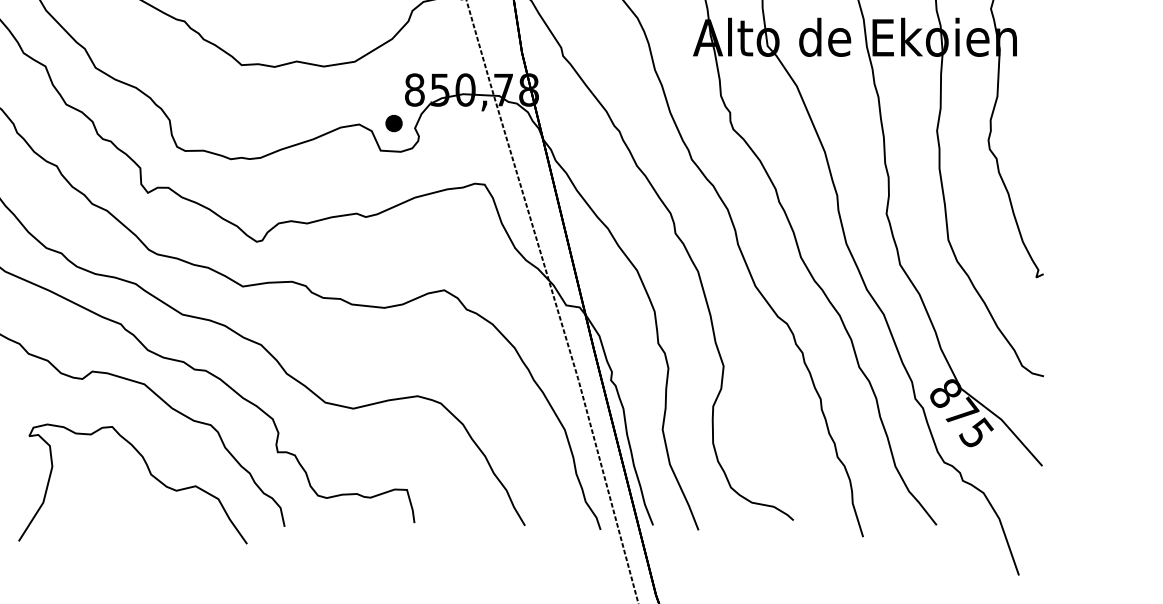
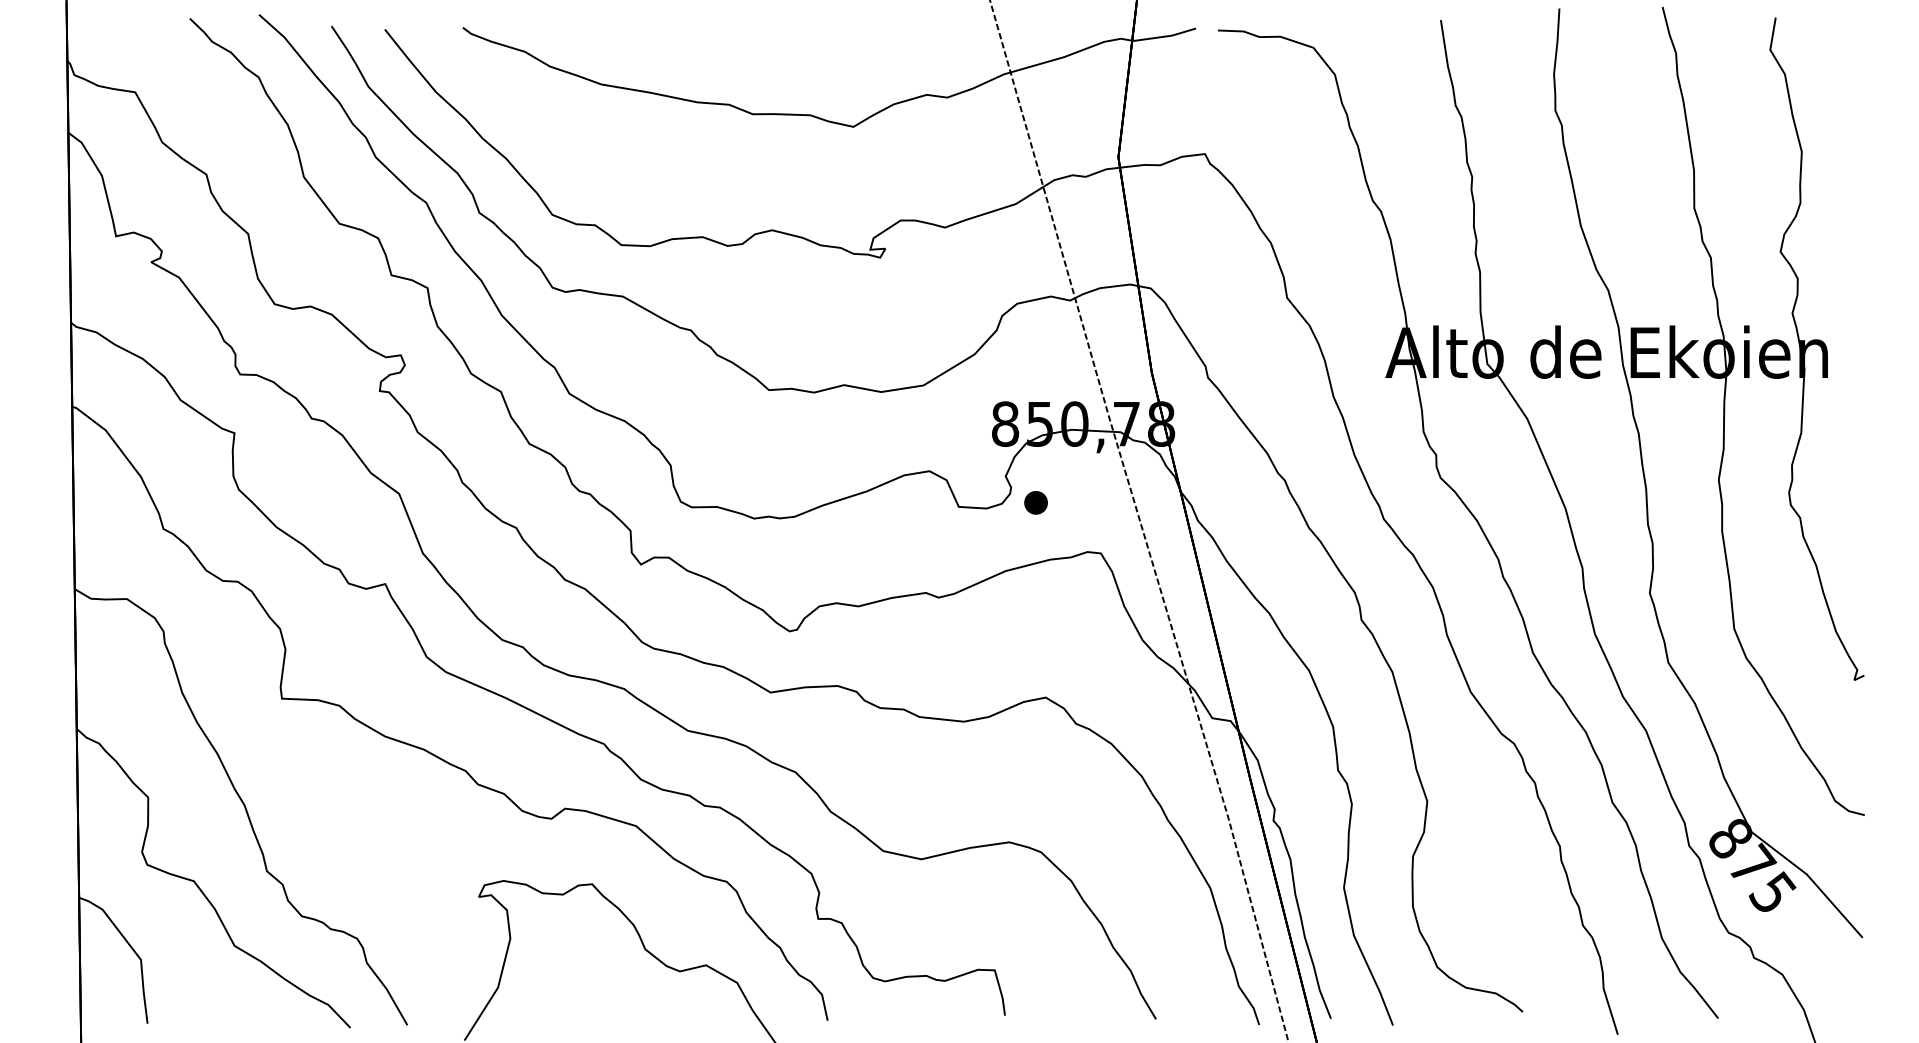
part: (393, 123) -> (1035, 502), moved

